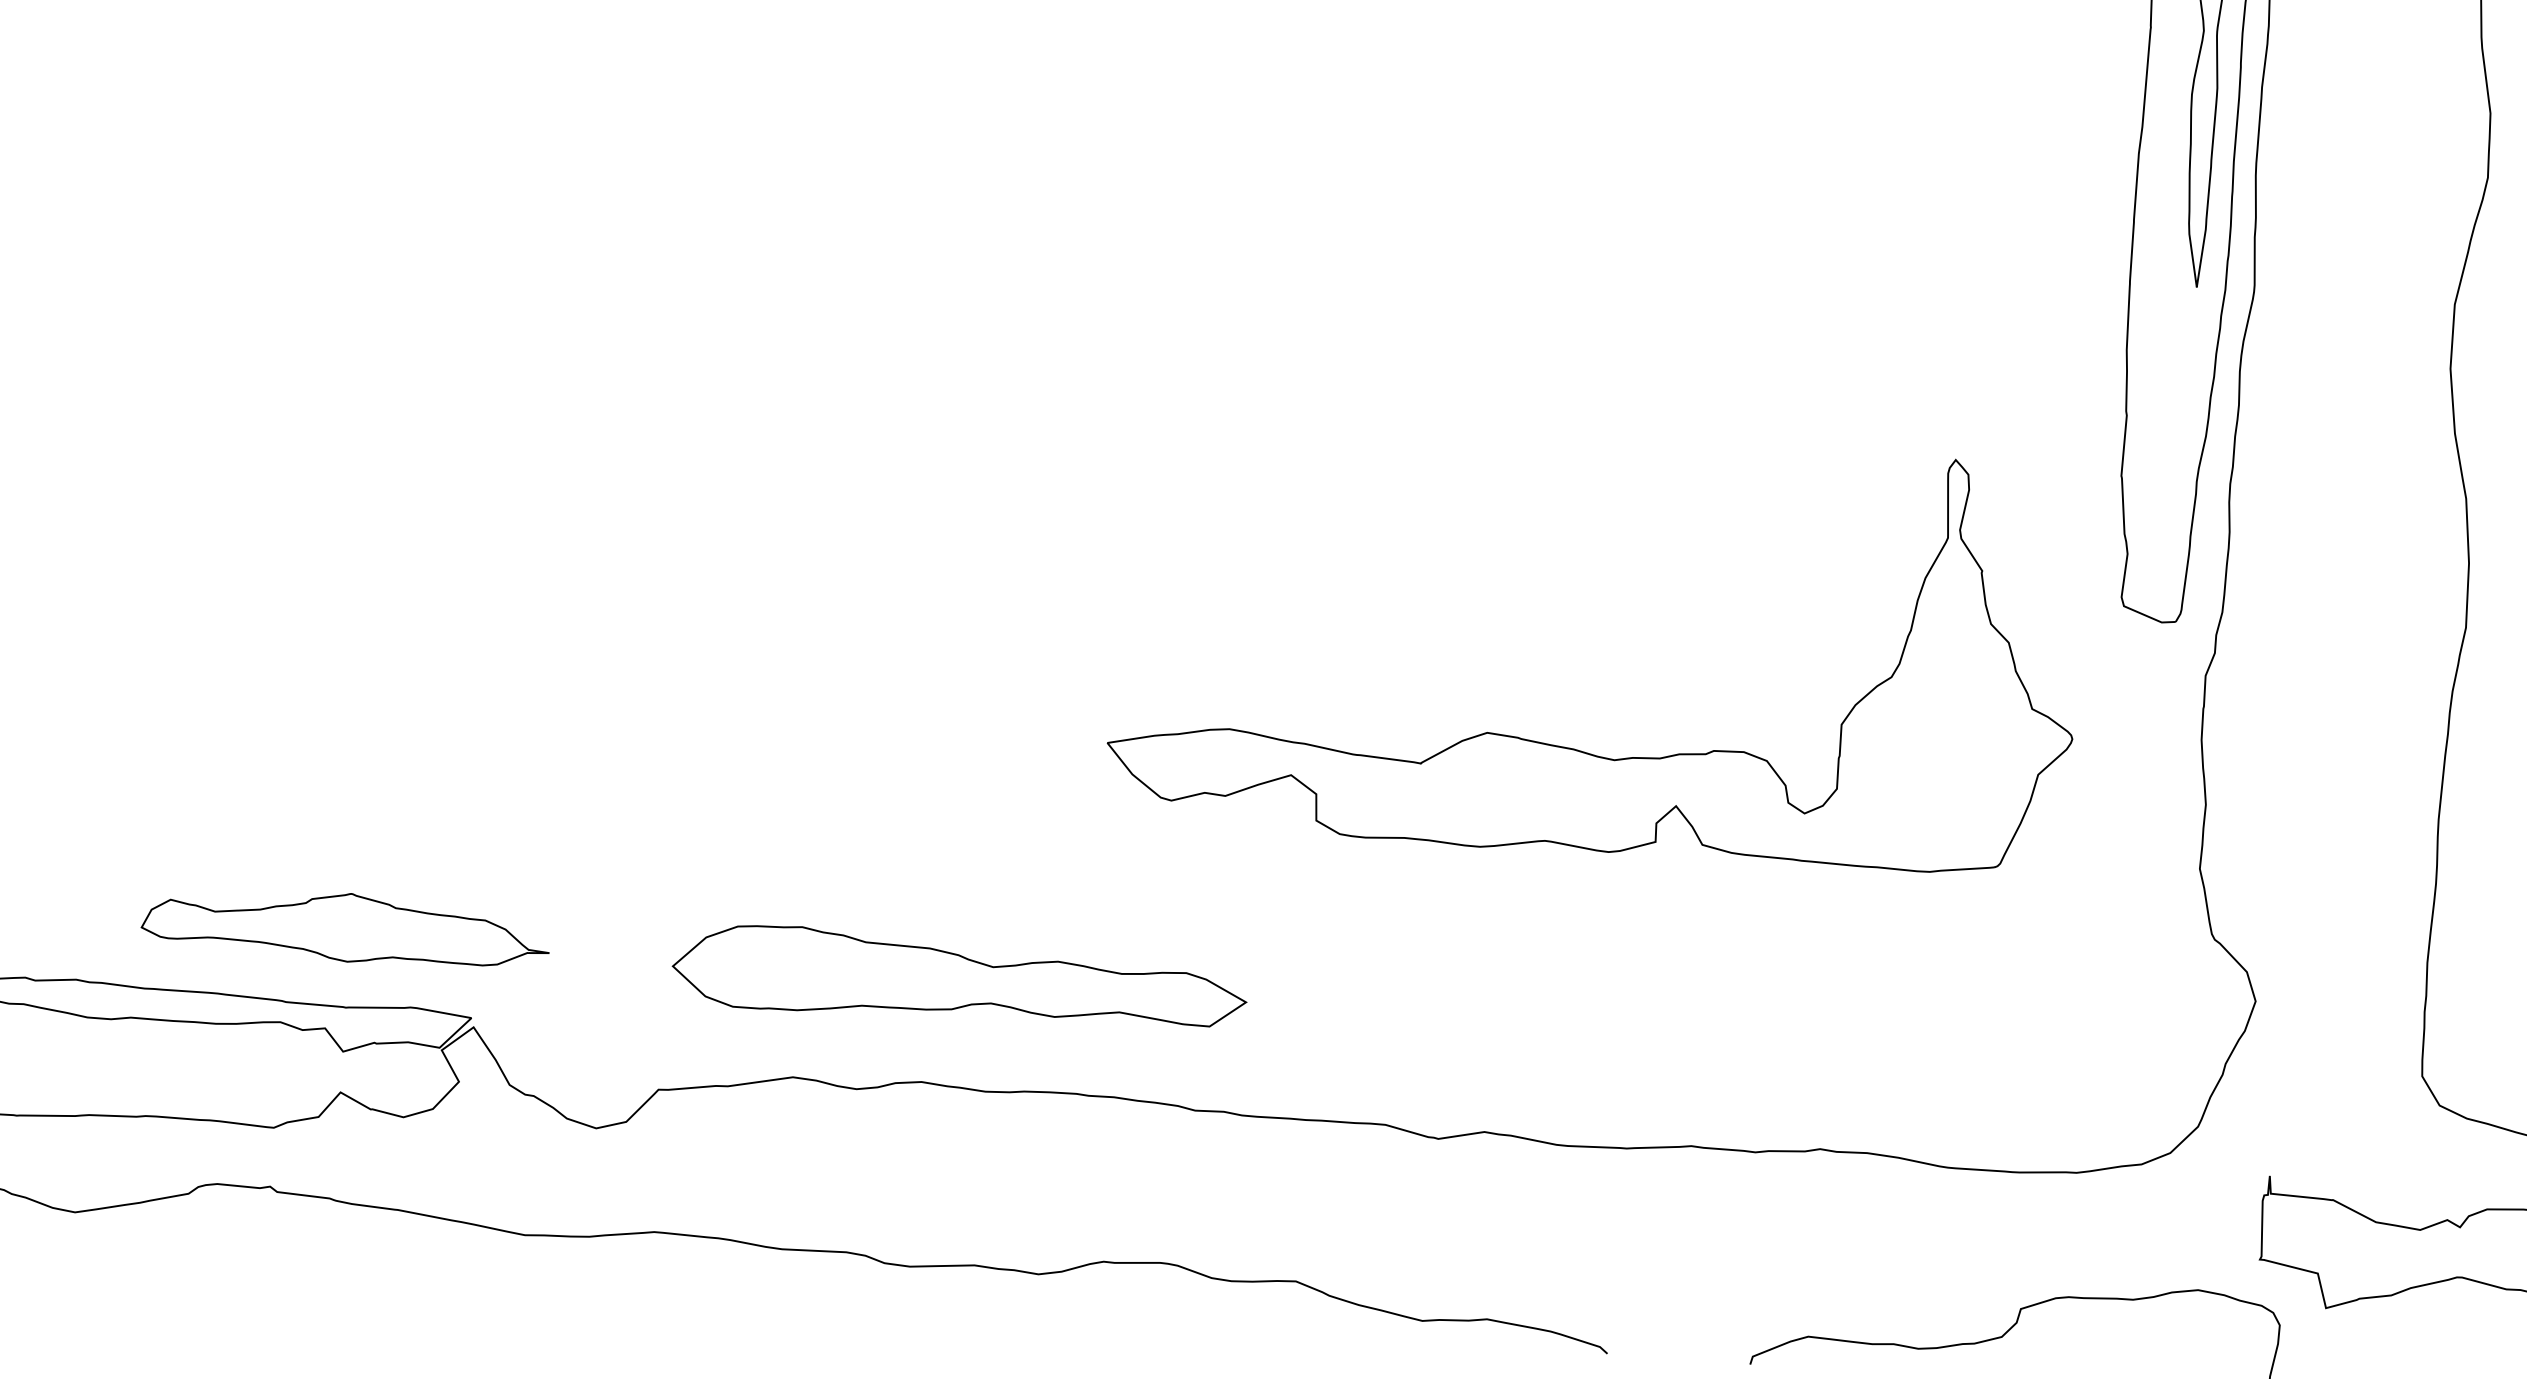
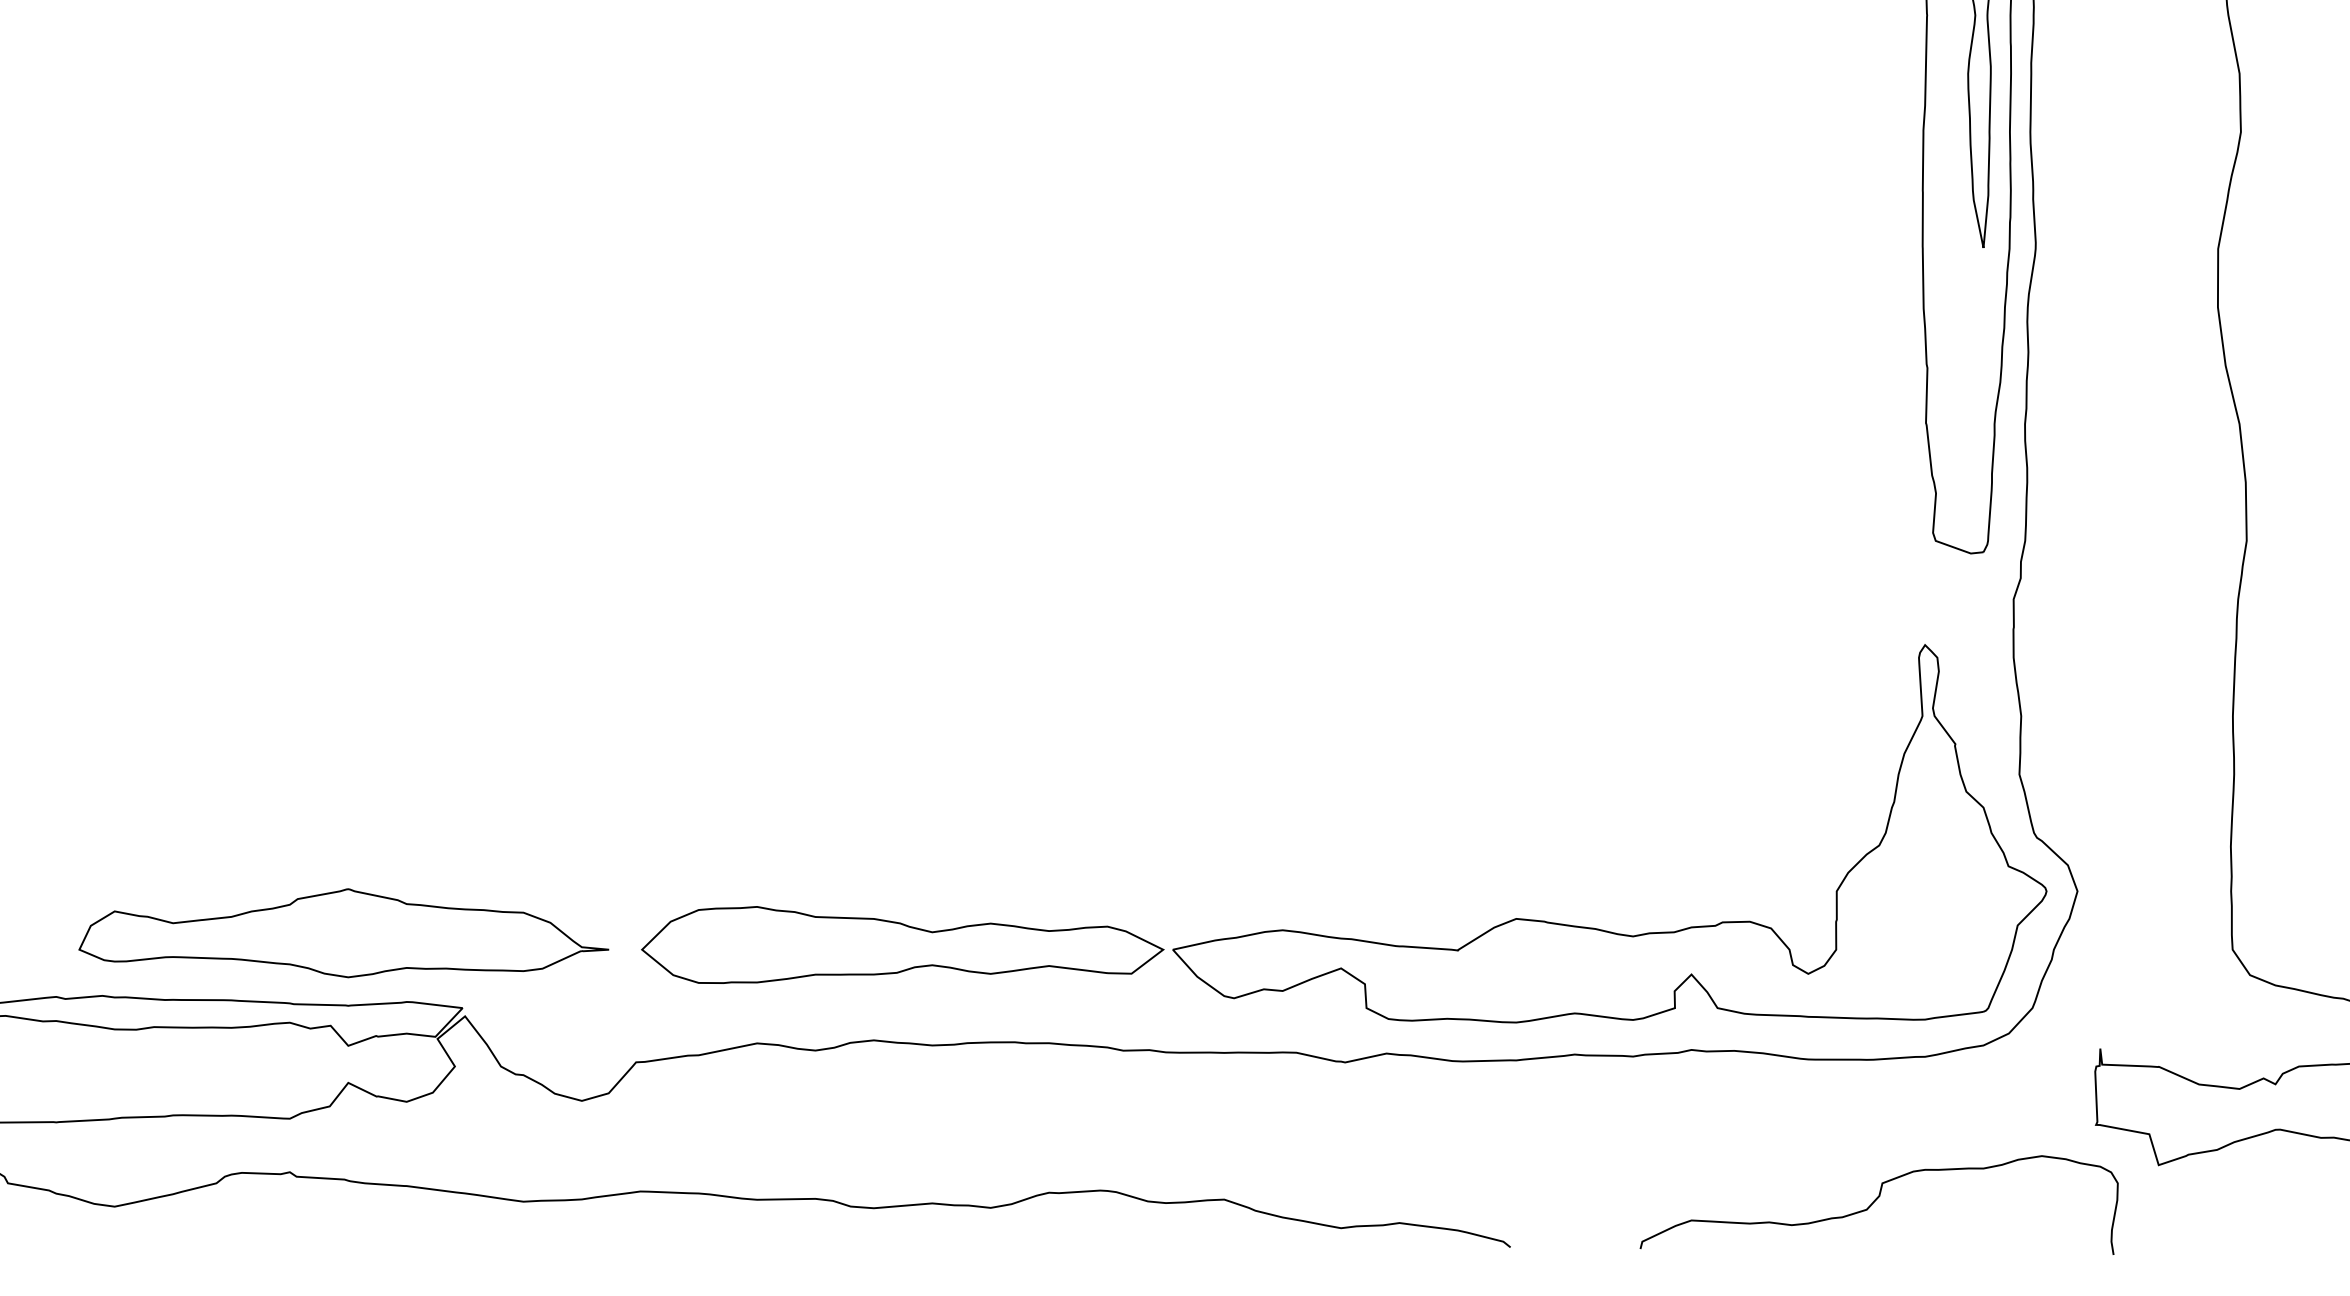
part: (1571, 747) -> (1593, 927), moved
part: (345, 927) -> (343, 933), size x1.43

